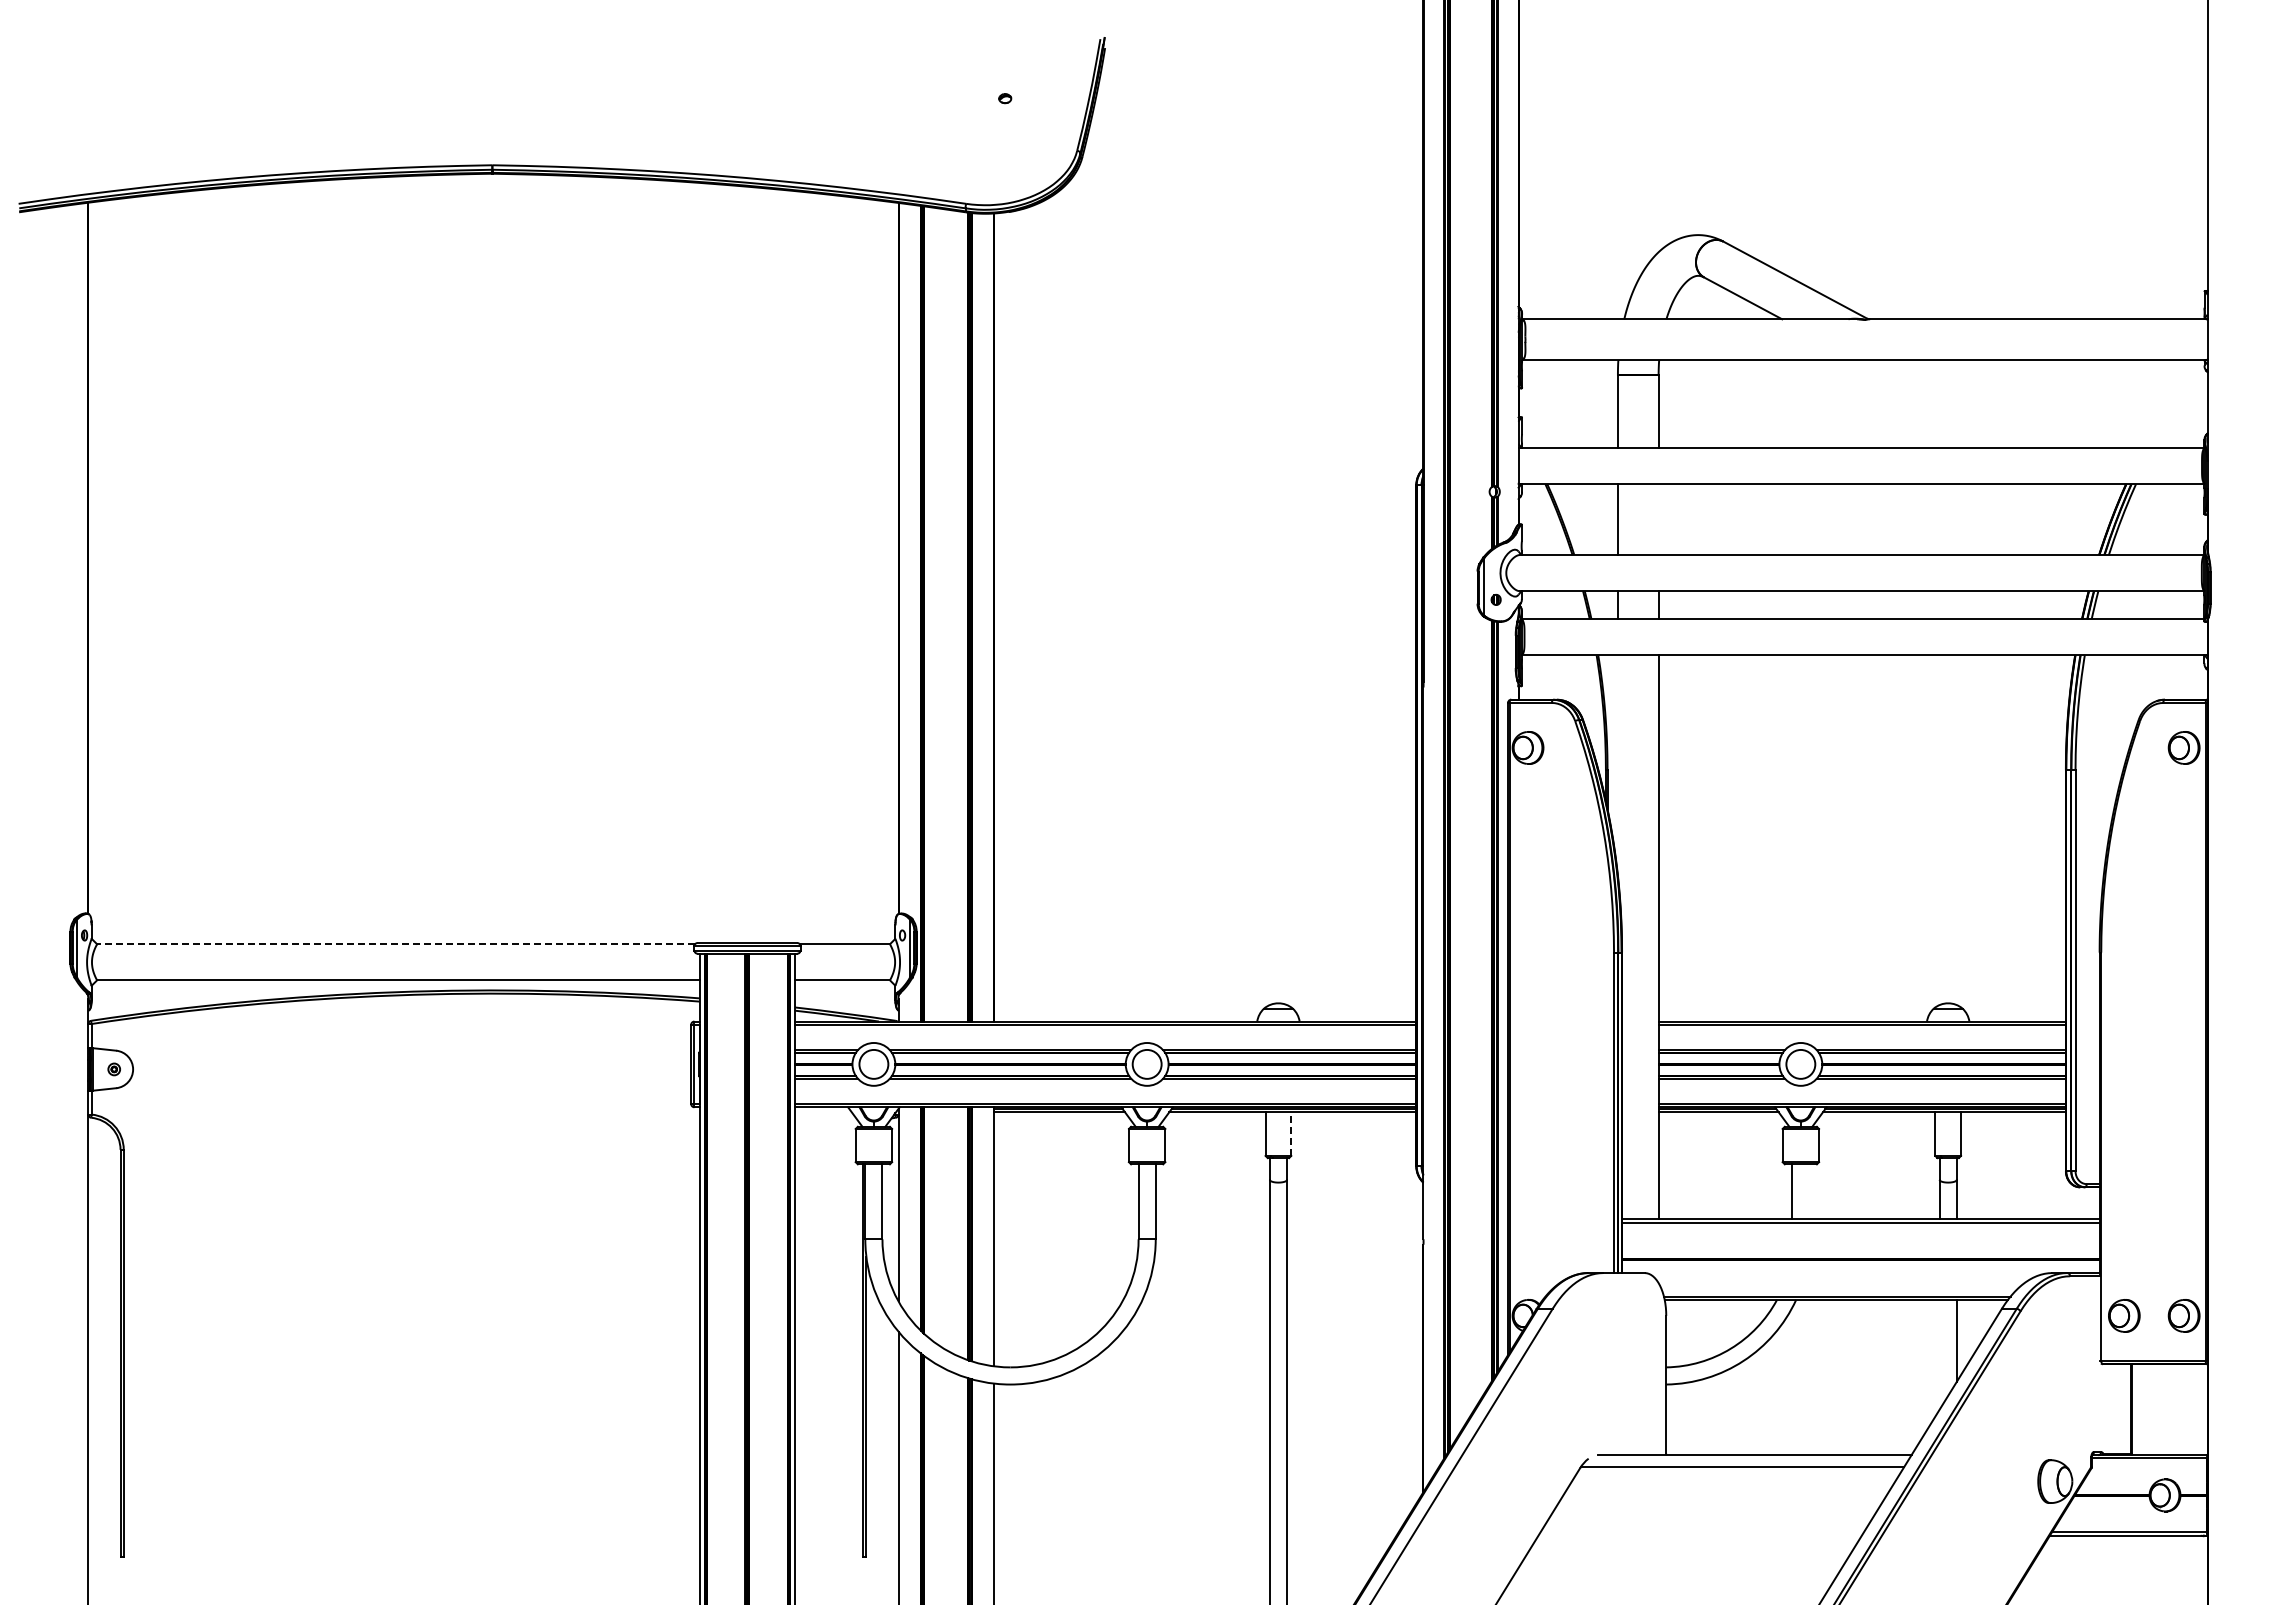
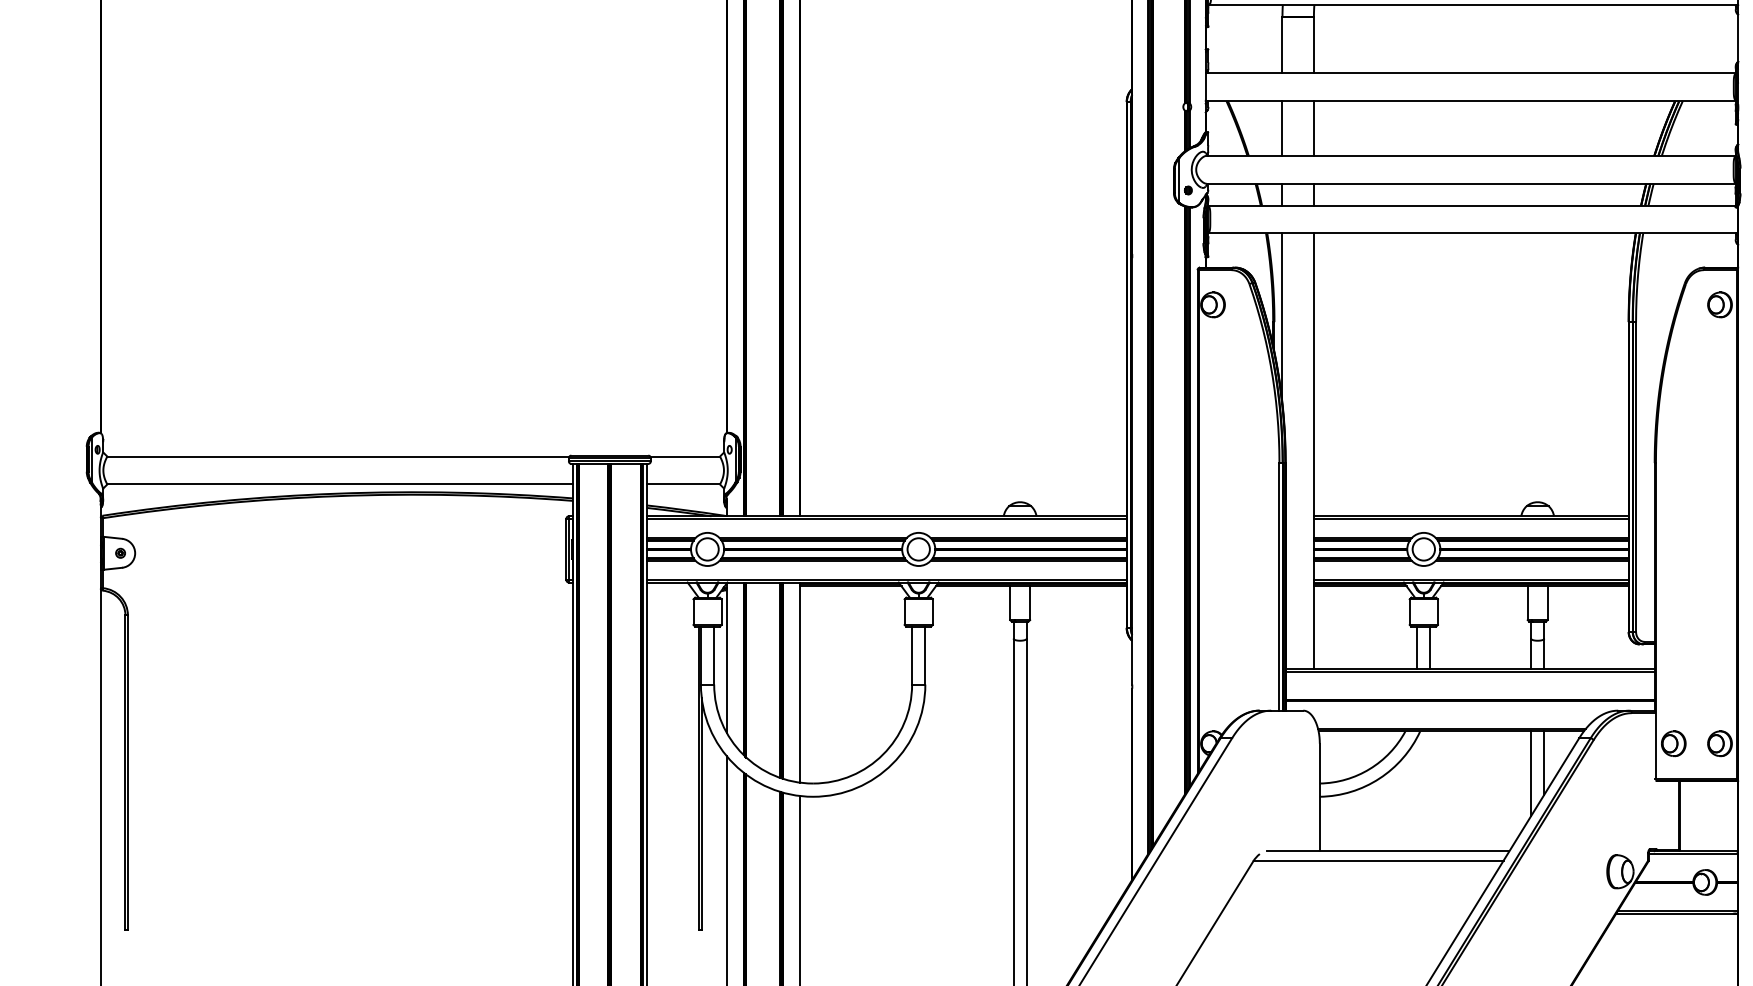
line: (1658, 519) -> (1313, 128), added
line: (1617, 765) -> (1282, 318), added
line: (396, 944) -> (338, 456), dashed -> solid
line: (1291, 1134) -> (1030, 603), dashed -> solid
line: (1809, 1191) -> (1430, 647), added
line: (1939, 1354) -> (1530, 773), added

